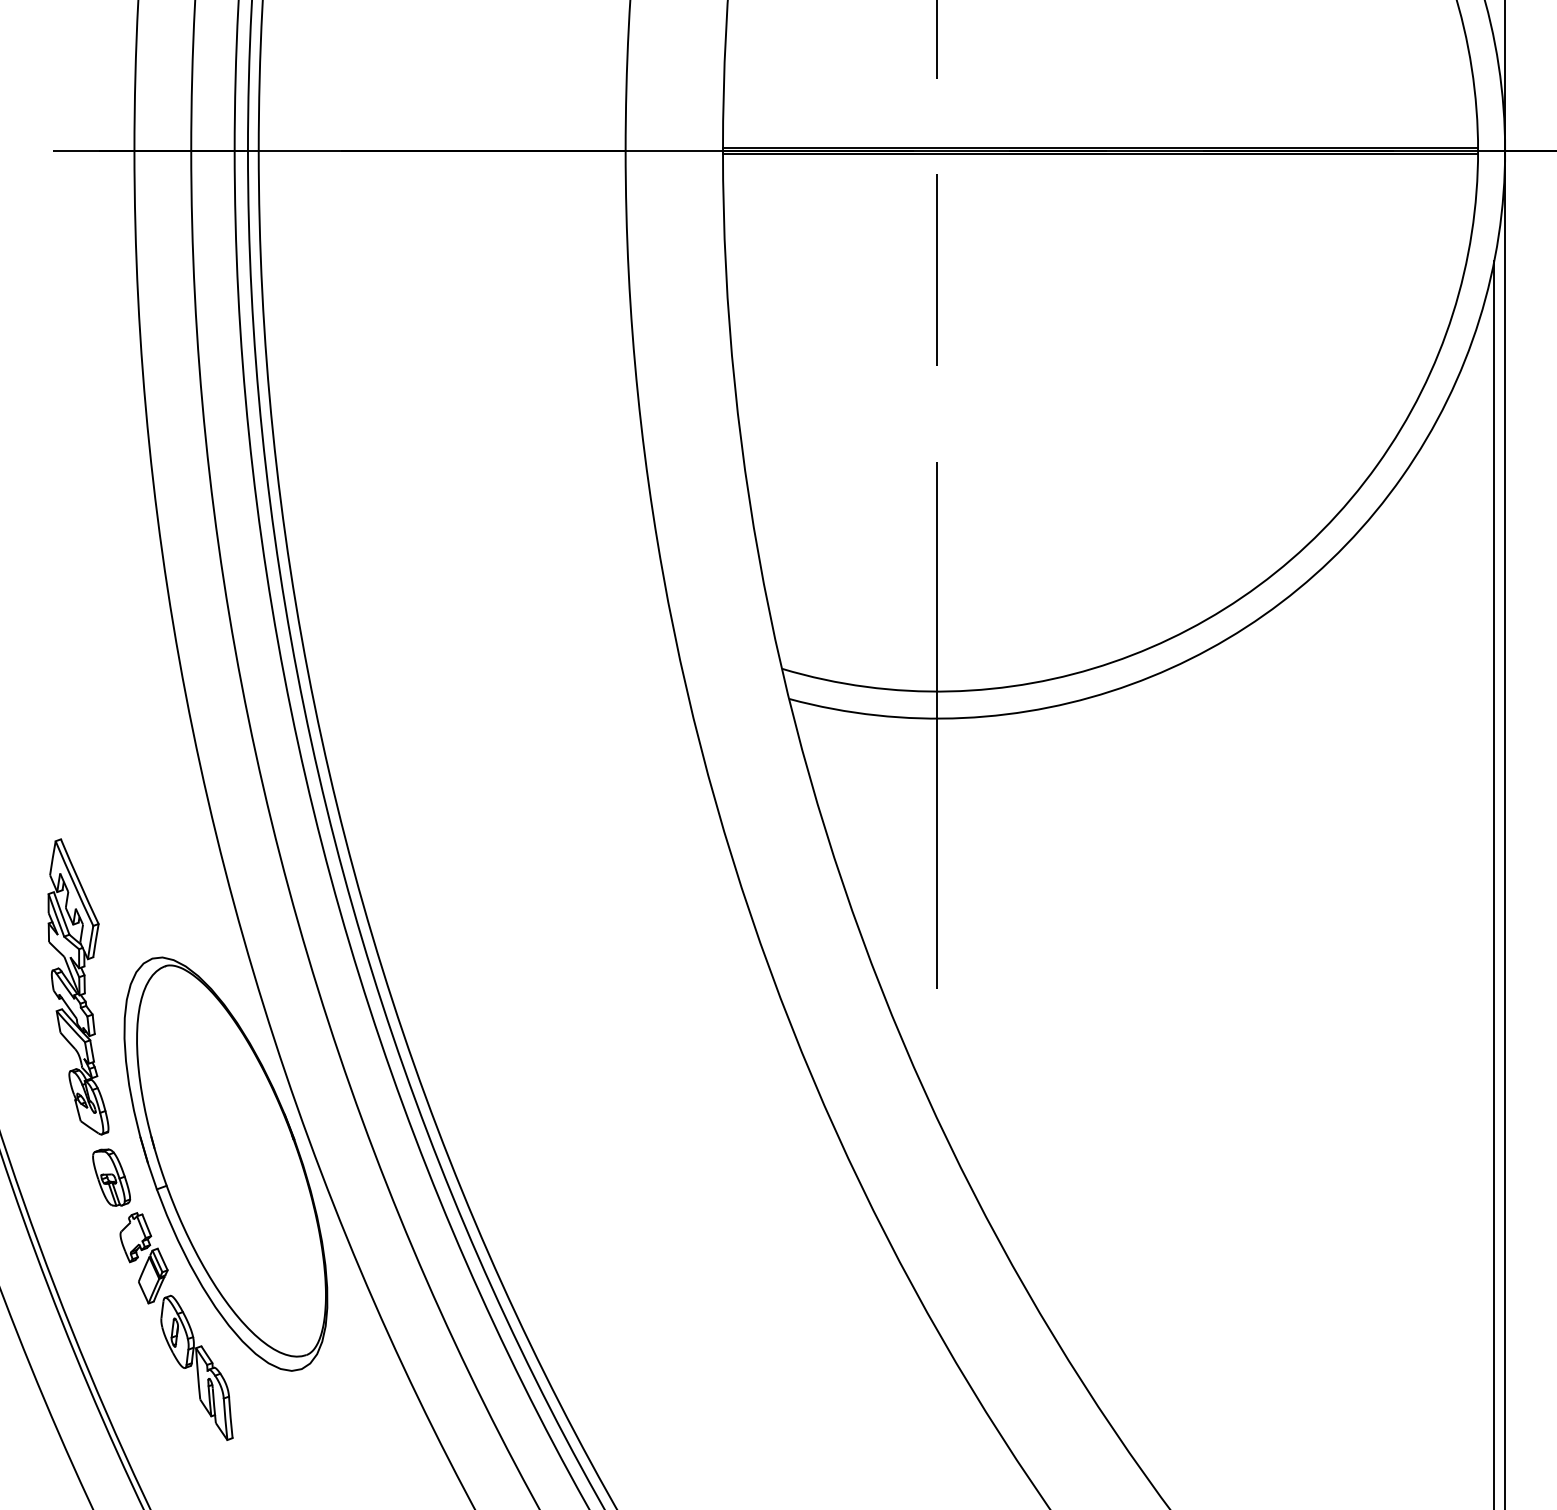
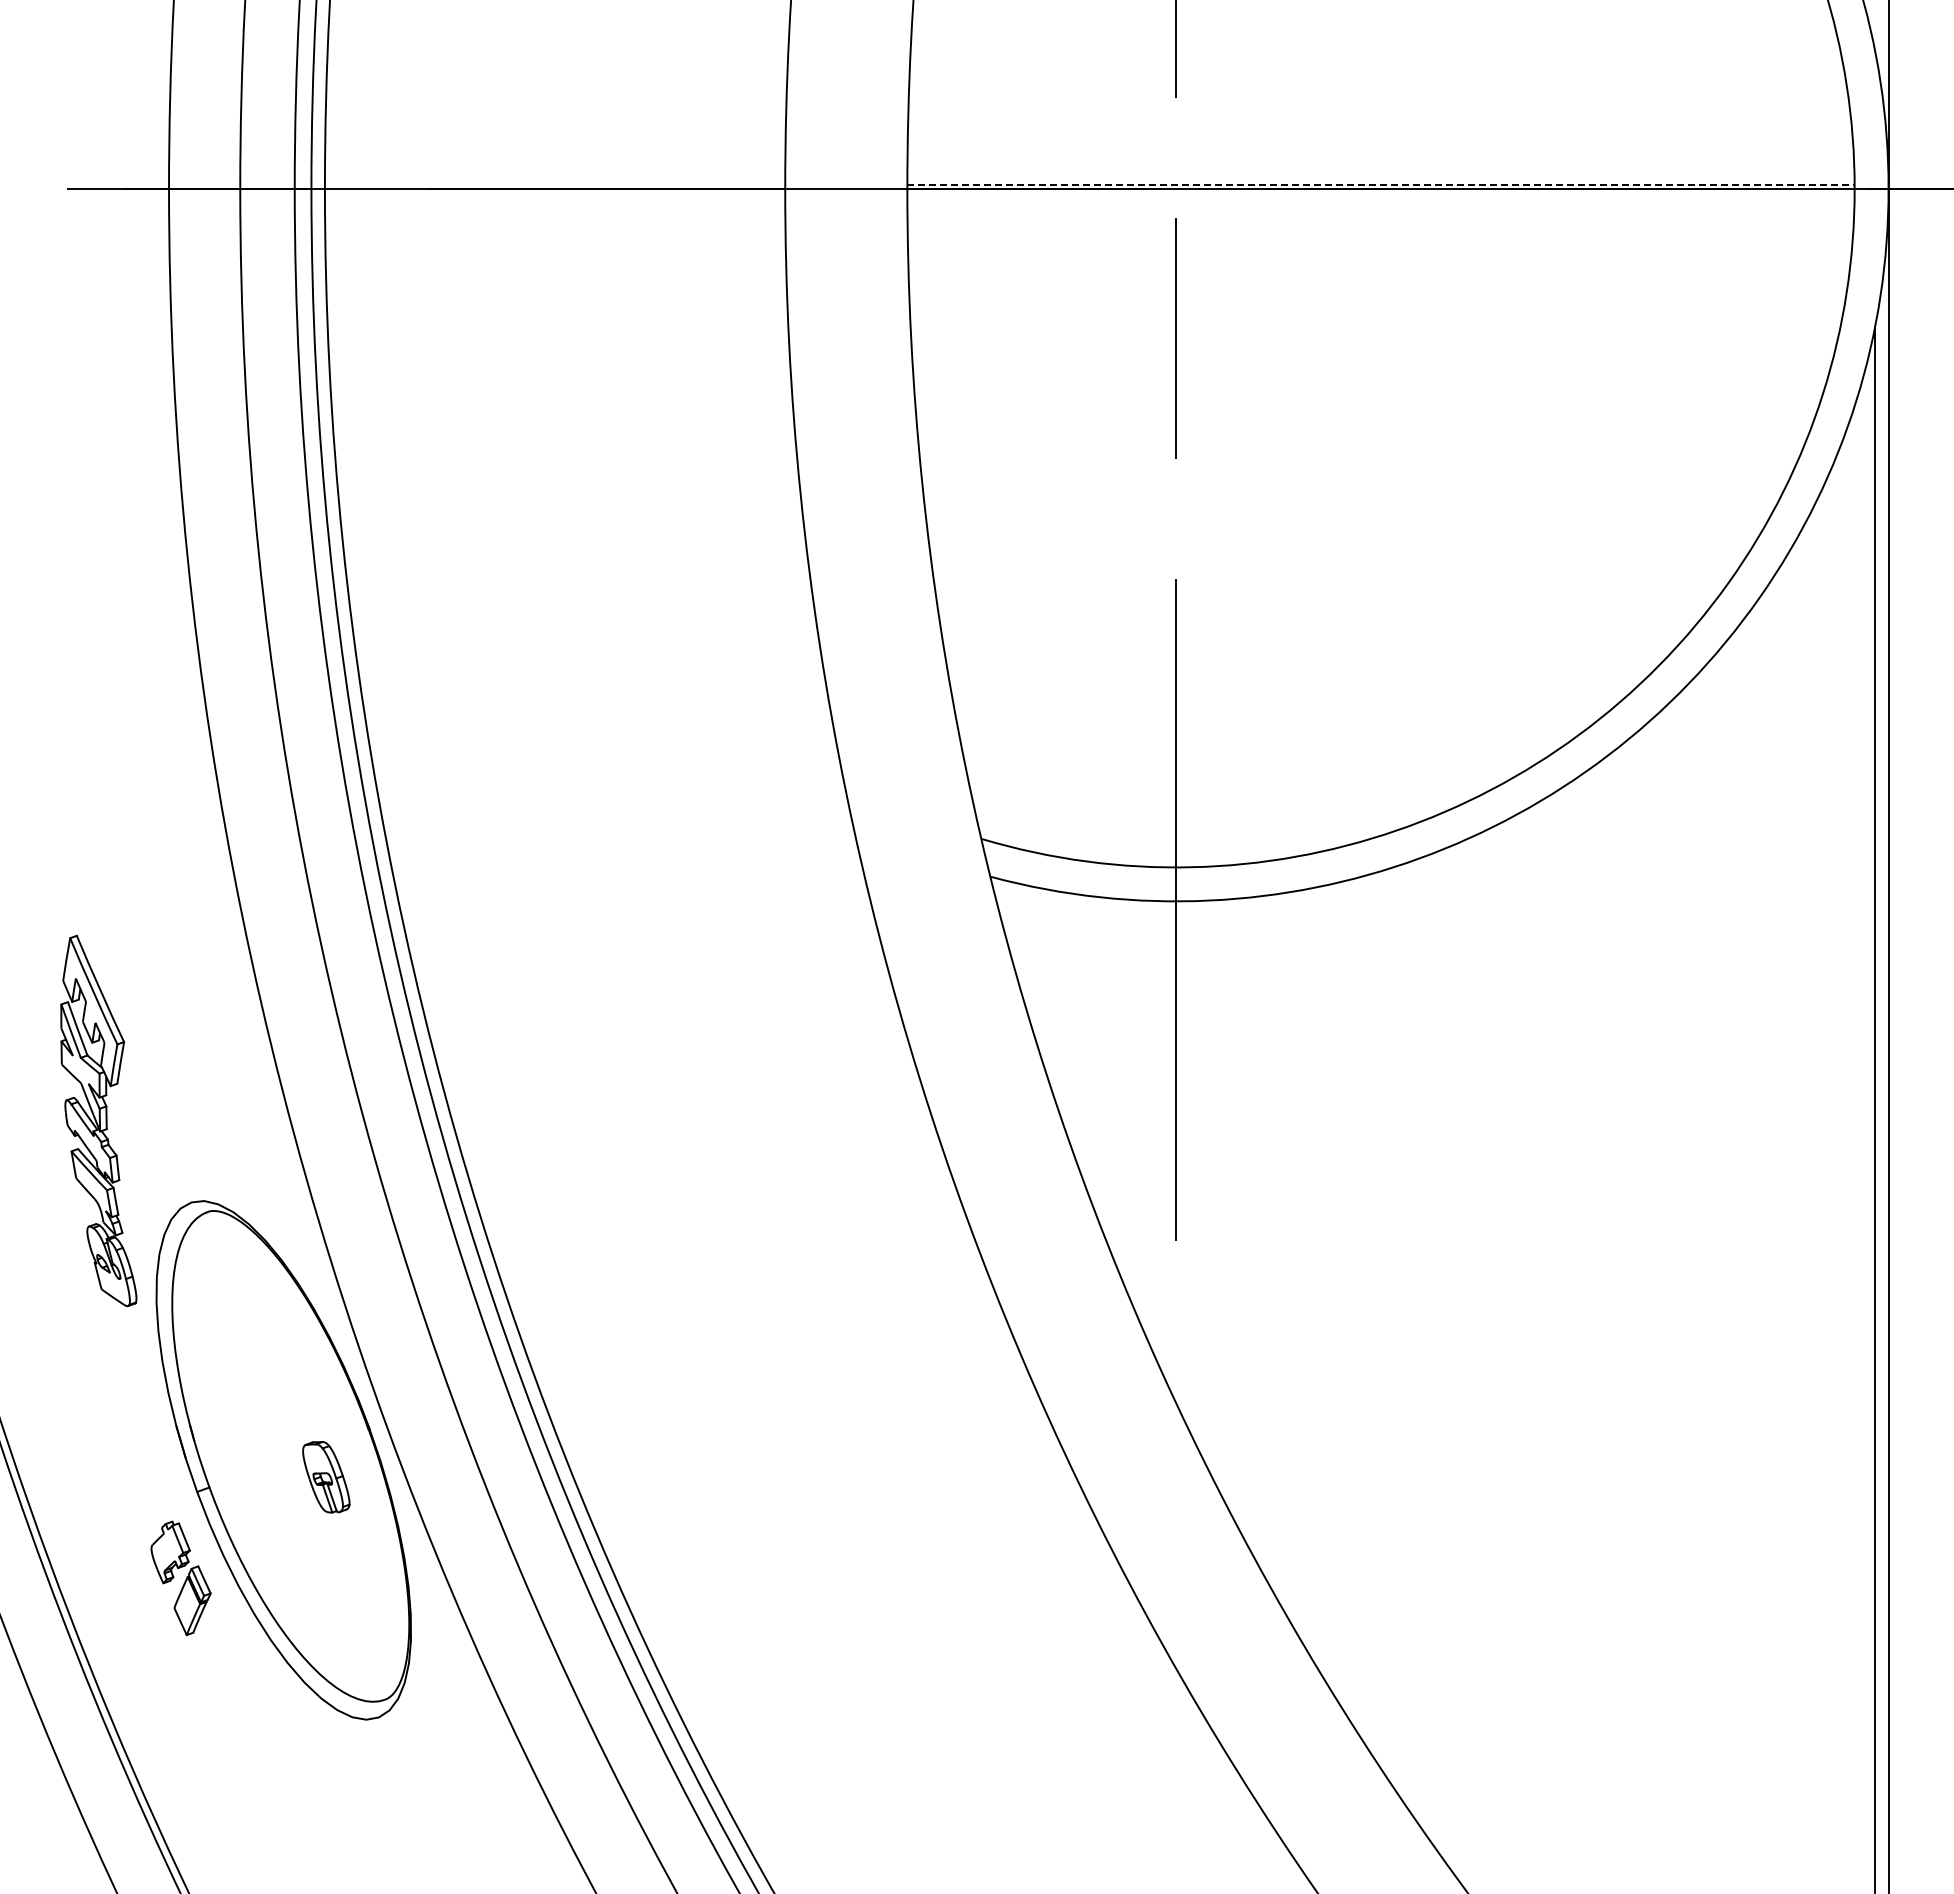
line: (1100, 147) -> (1381, 184), solid -> dashed
line: (1100, 153) -> (1380, 192), removed
part: (78, 986) -> (98, 1120), moved
part: (111, 1177) -> (326, 1477), moved
part: (197, 1367) -> (247, 1715), removed

